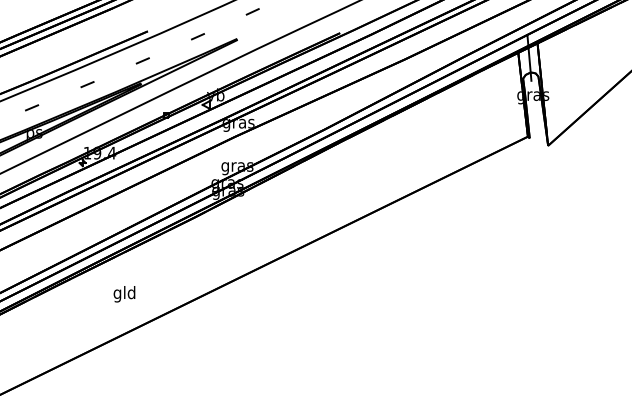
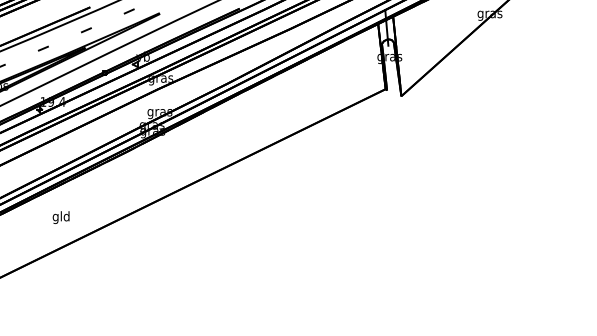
text: (123, 294) -> (60, 217), moved

